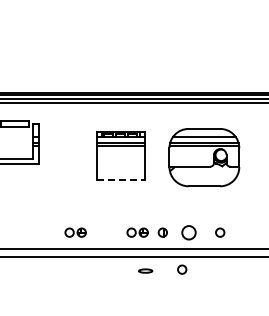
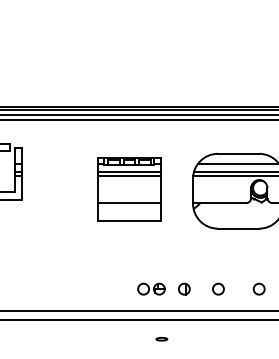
line: (120, 166) -> (129, 202), added
line: (120, 180) -> (129, 221), dashed -> solid
part: (75, 232) -> (70, 288), removed
circle: (188, 232) -> (217, 288), size x0.62
circle: (182, 269) -> (209, 337), removed
part: (145, 270) -> (161, 338), size x0.62

